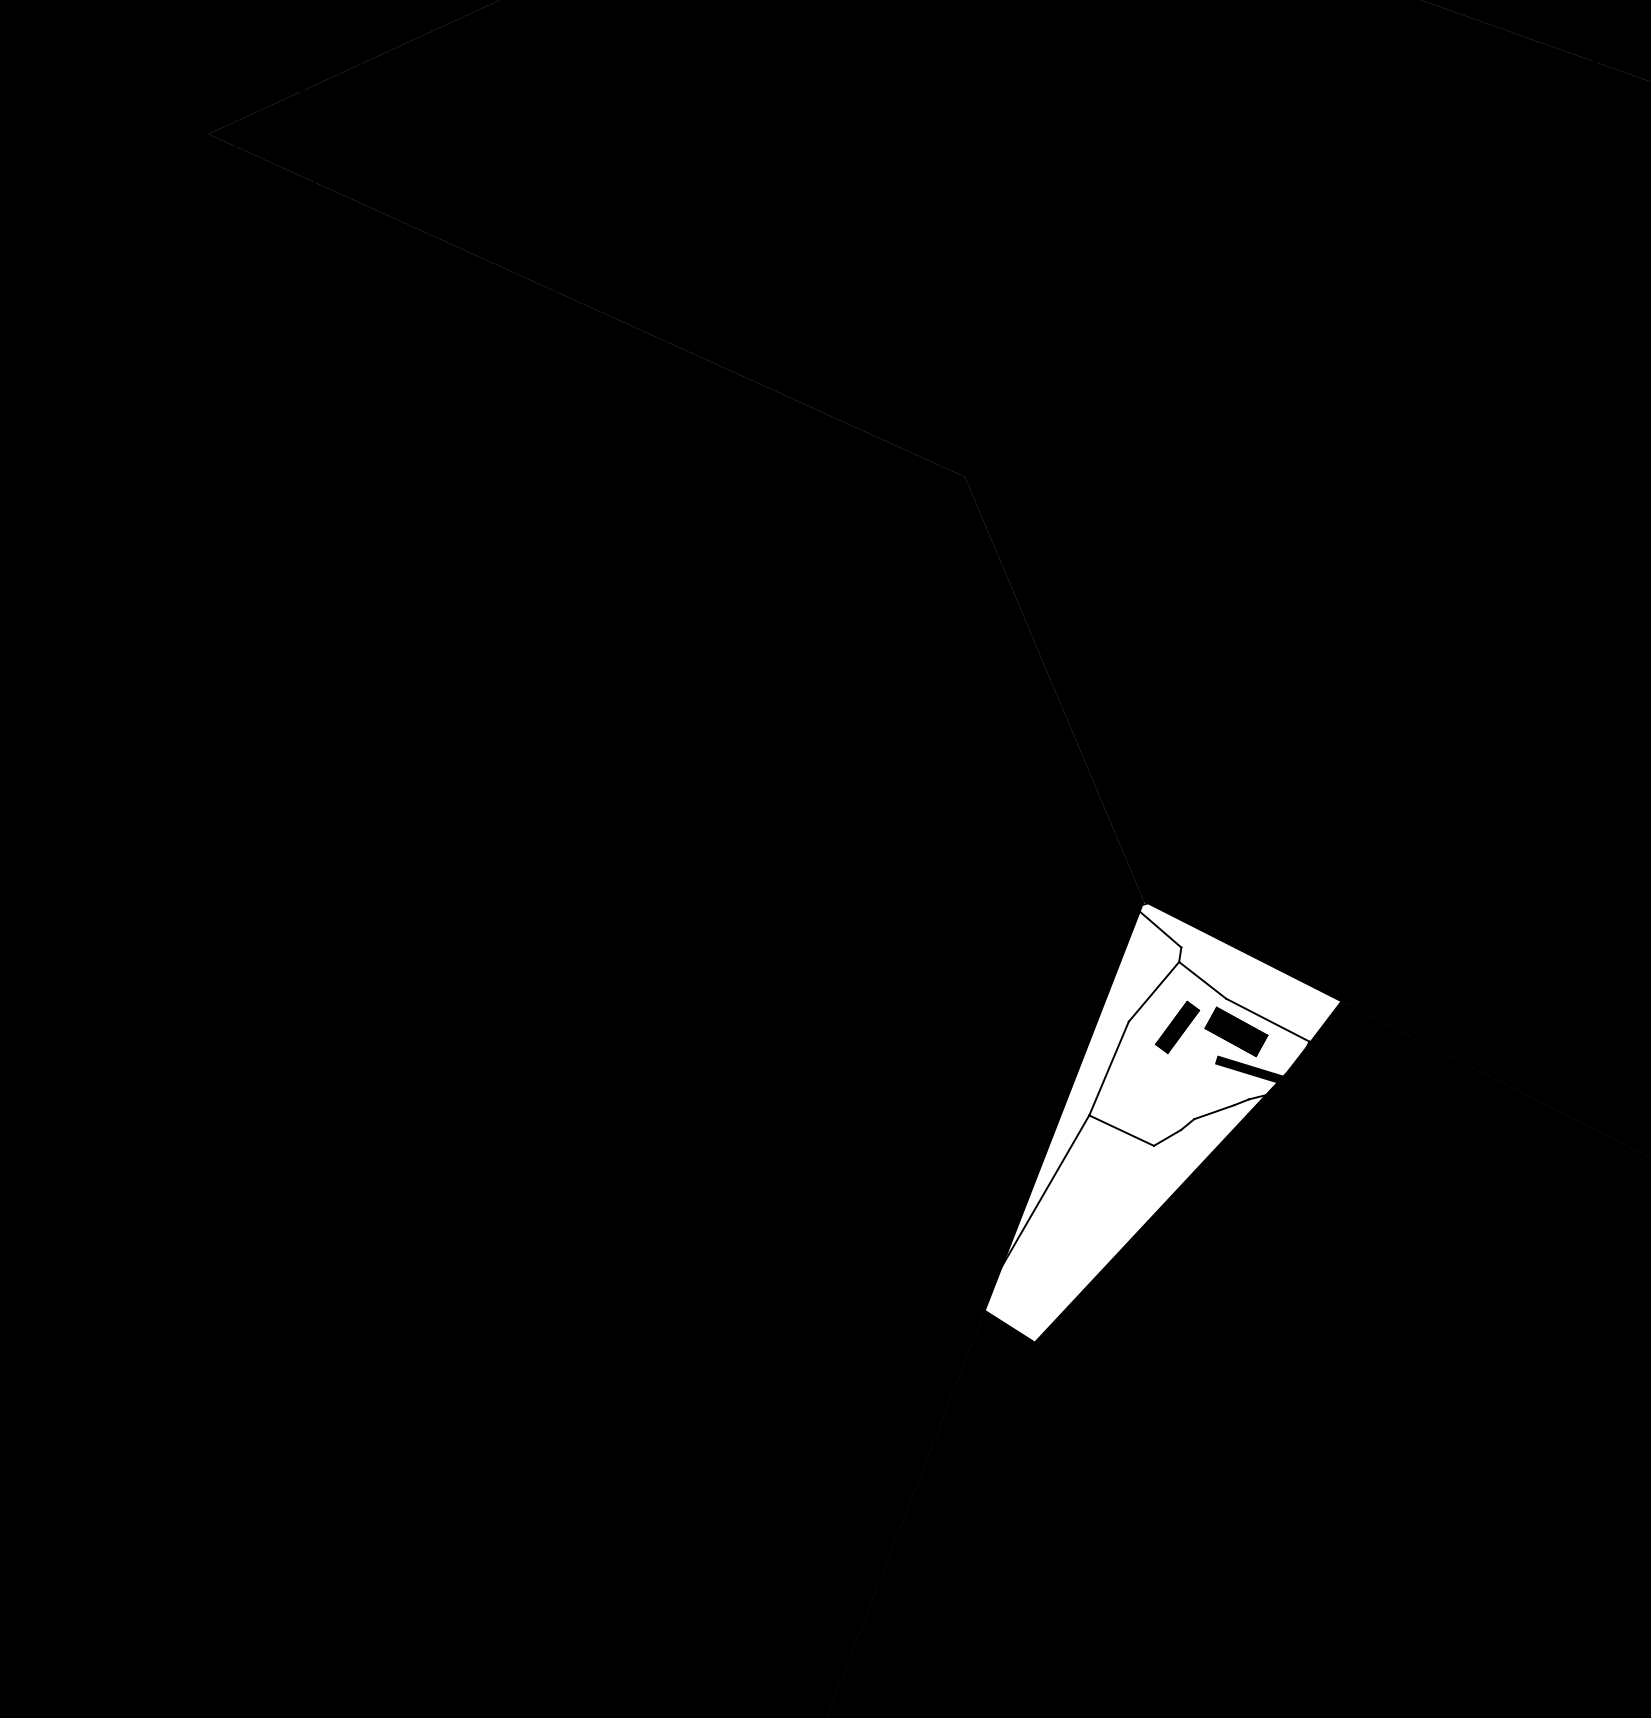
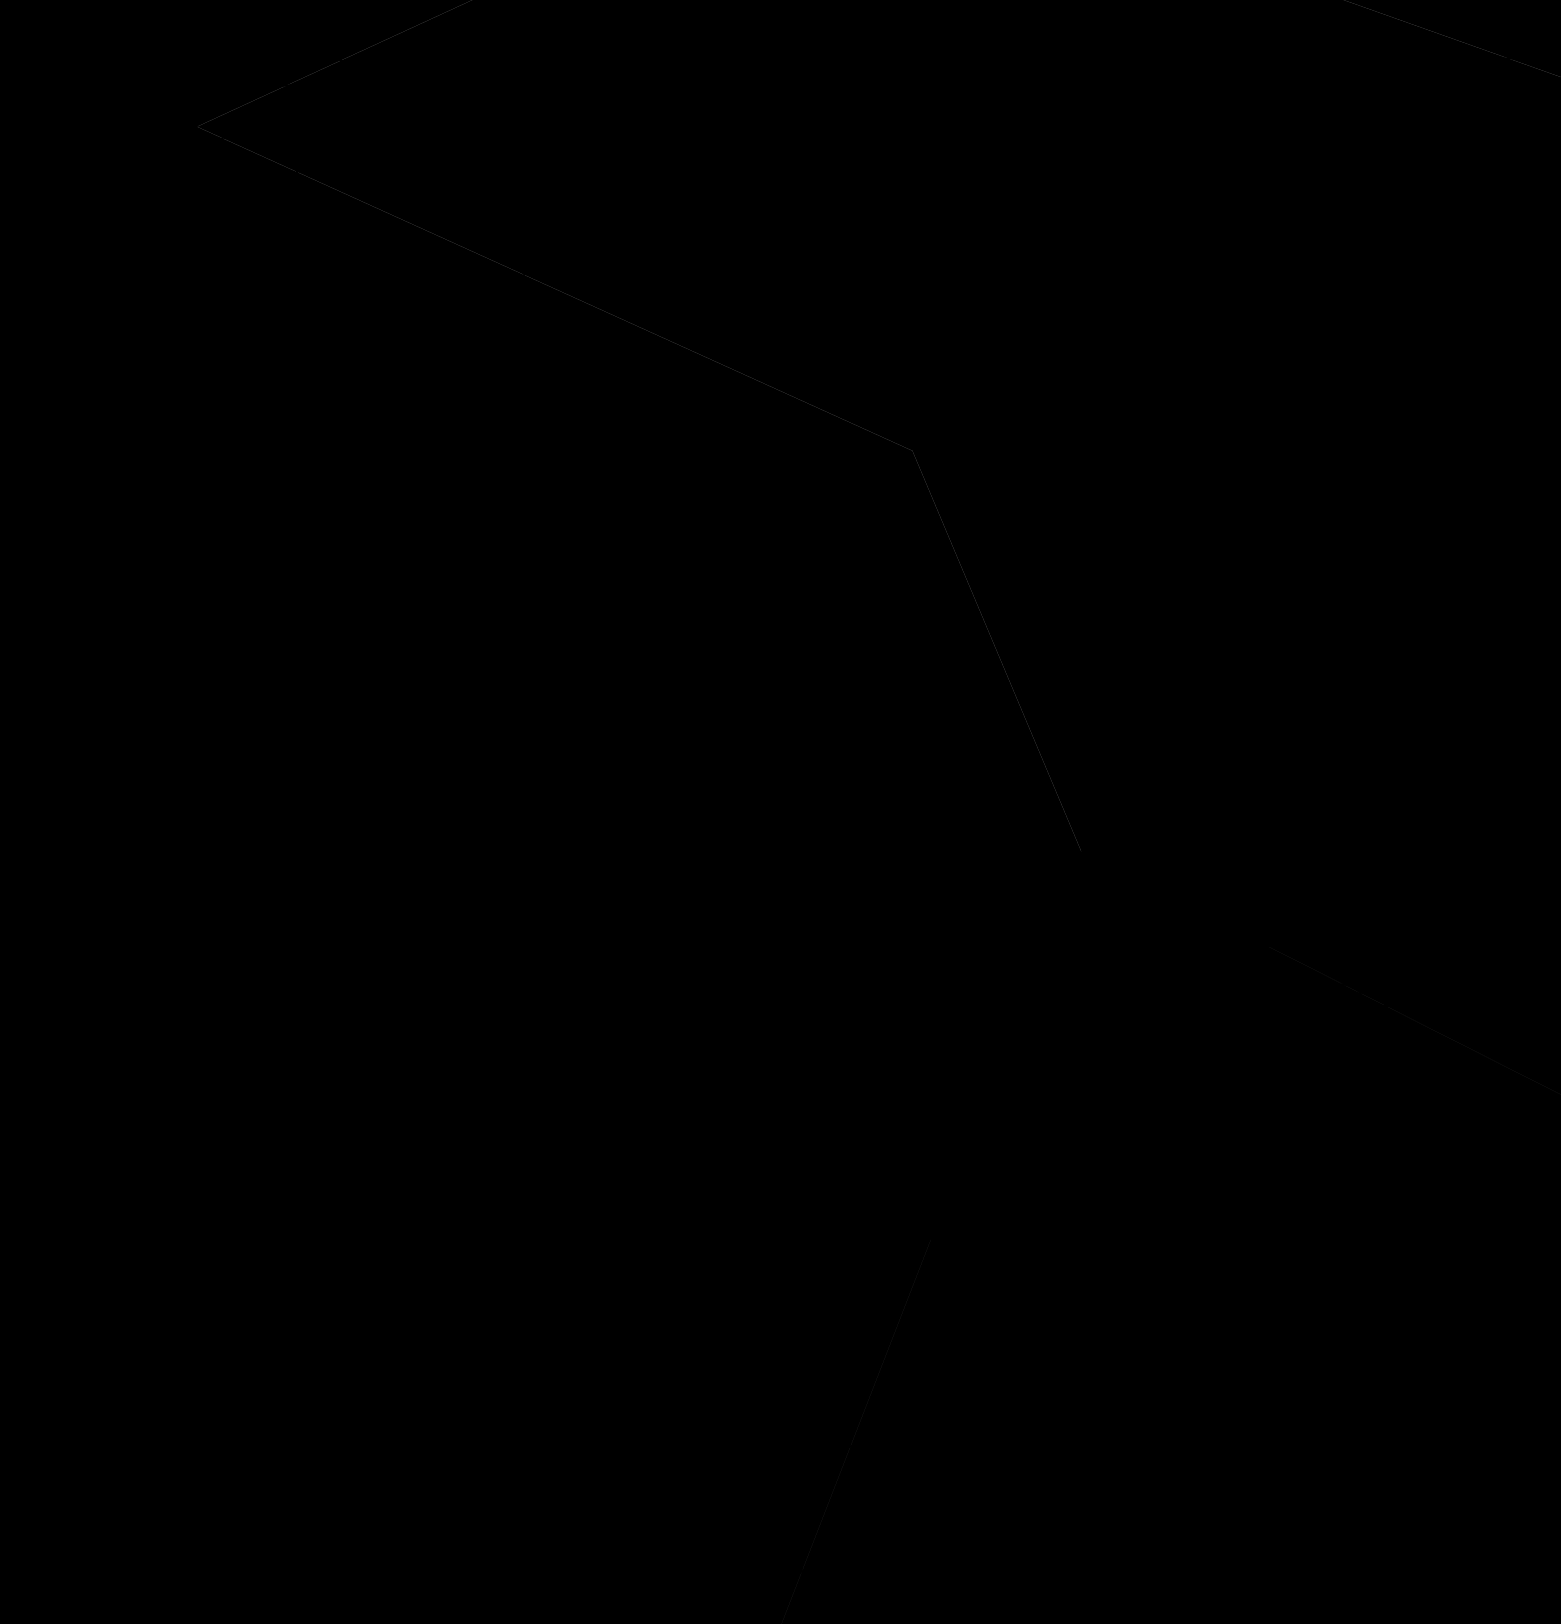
fill: (1162, 1121) -> (1099, 1060), added

